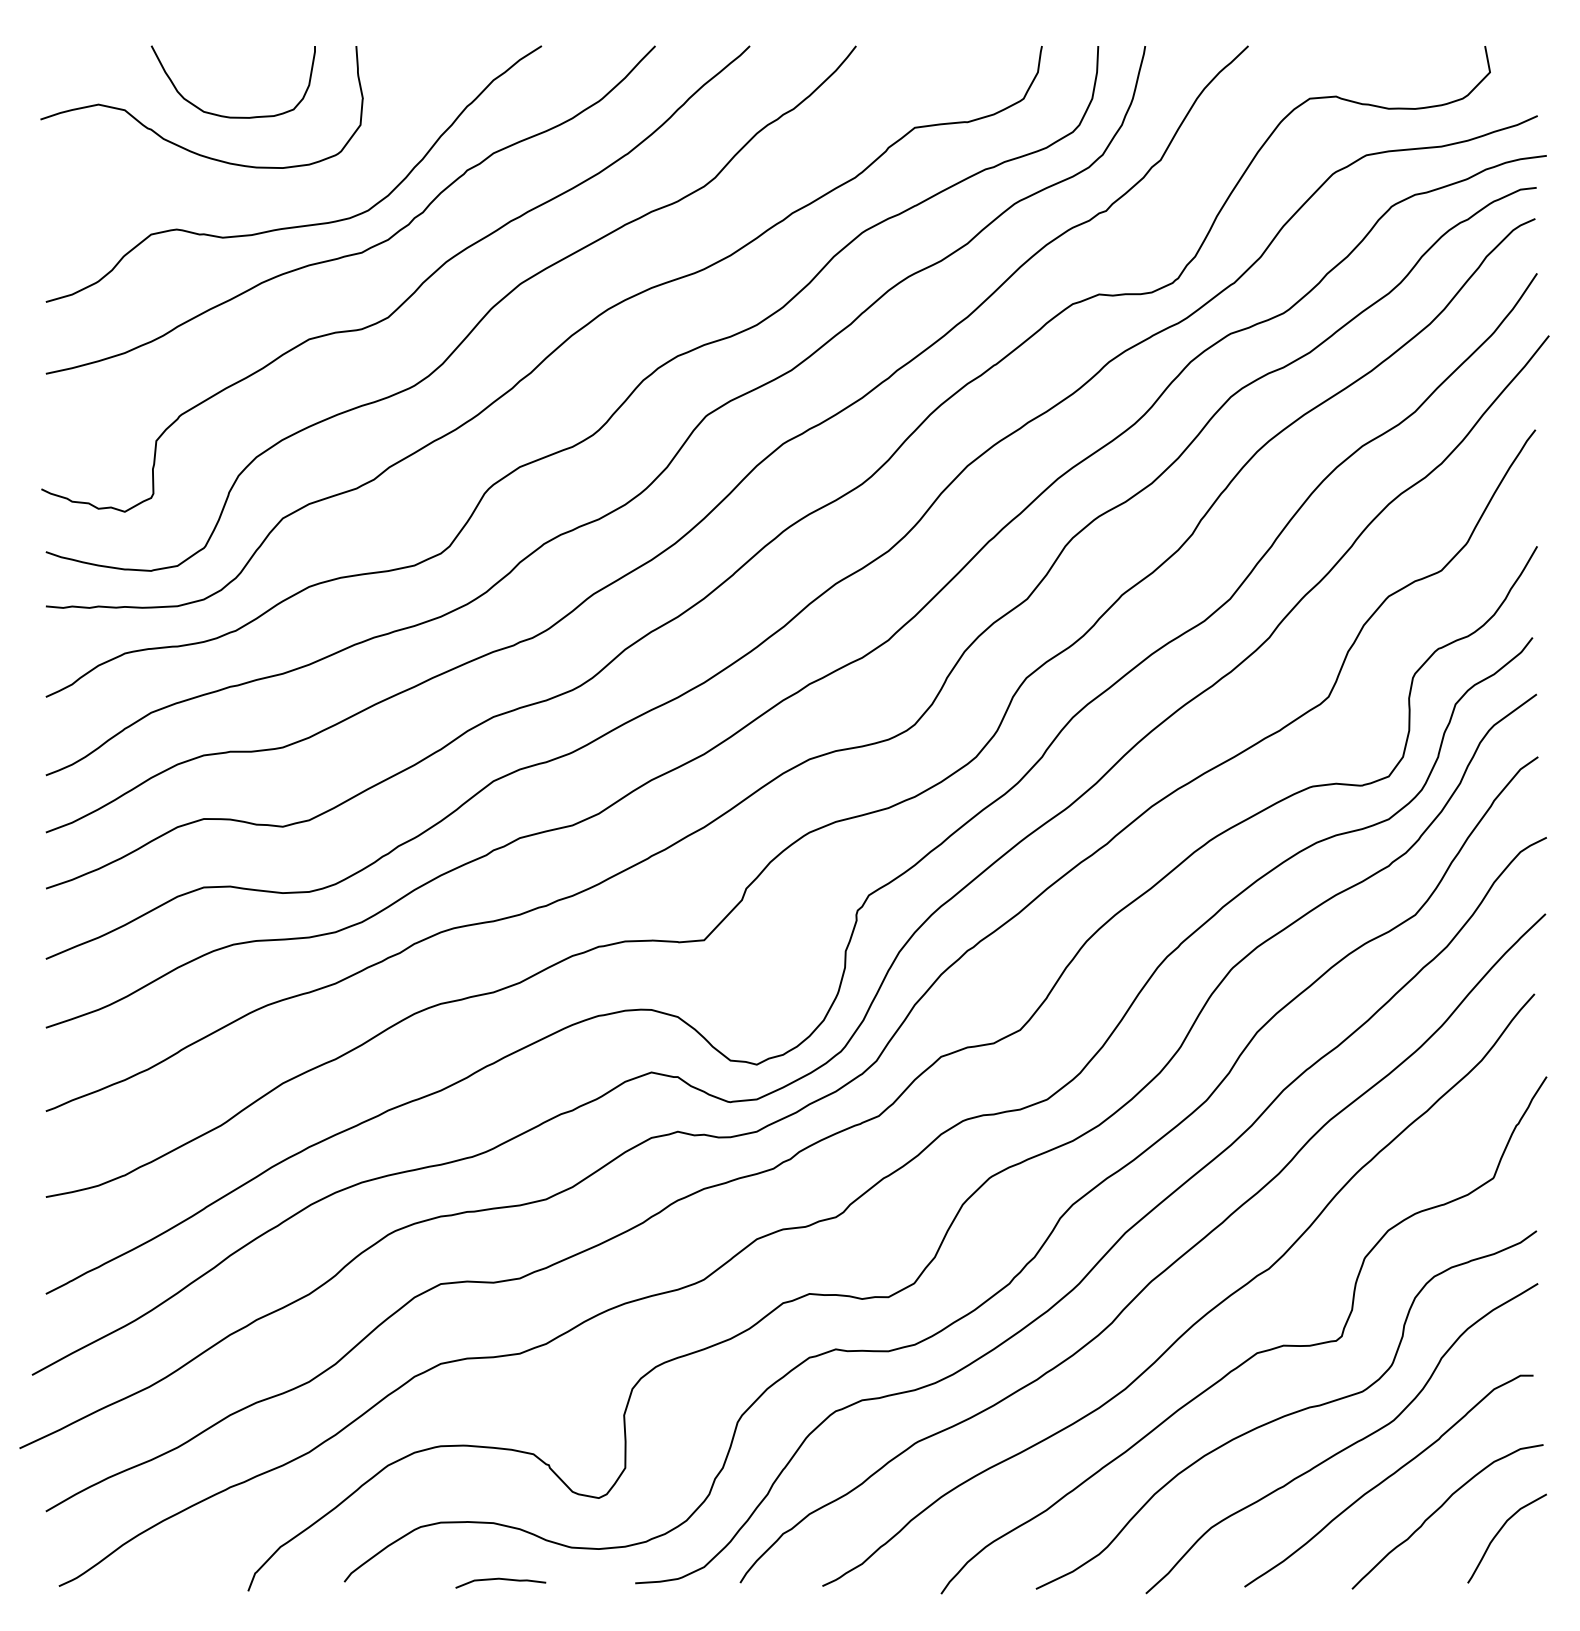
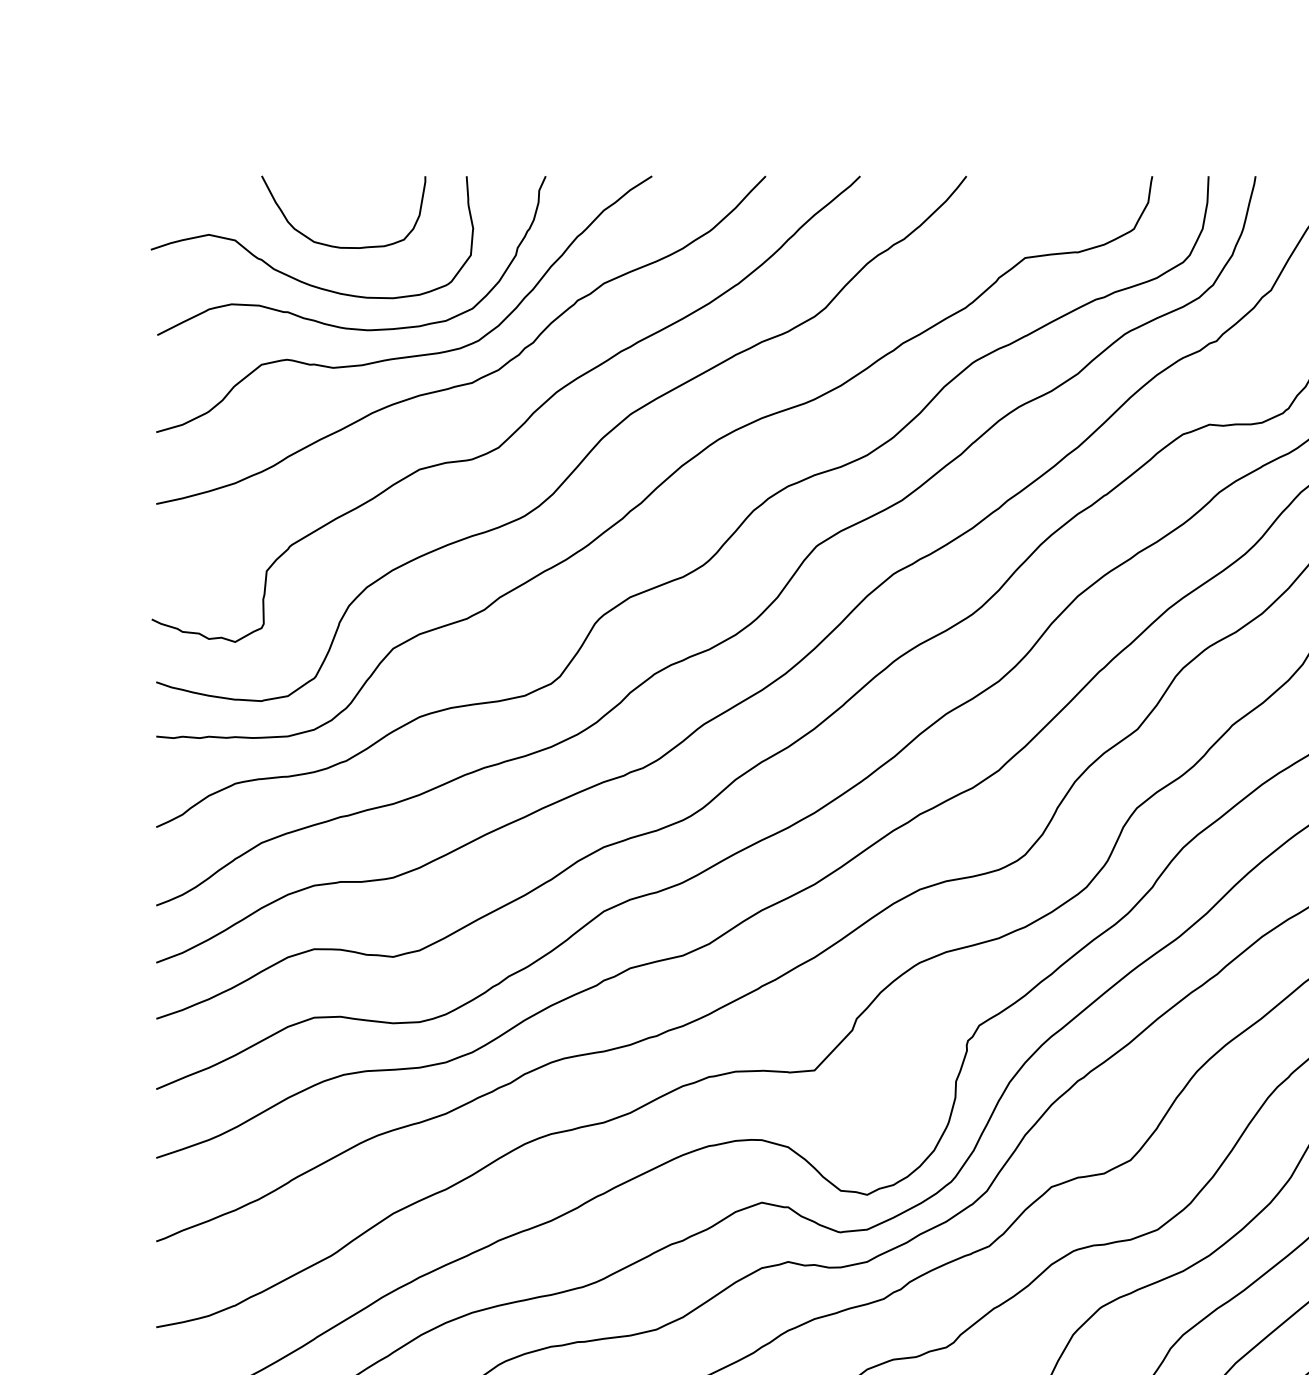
curve: (227, 195) -> (337, 325), added

